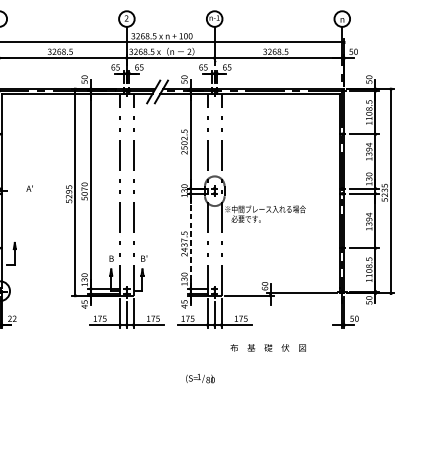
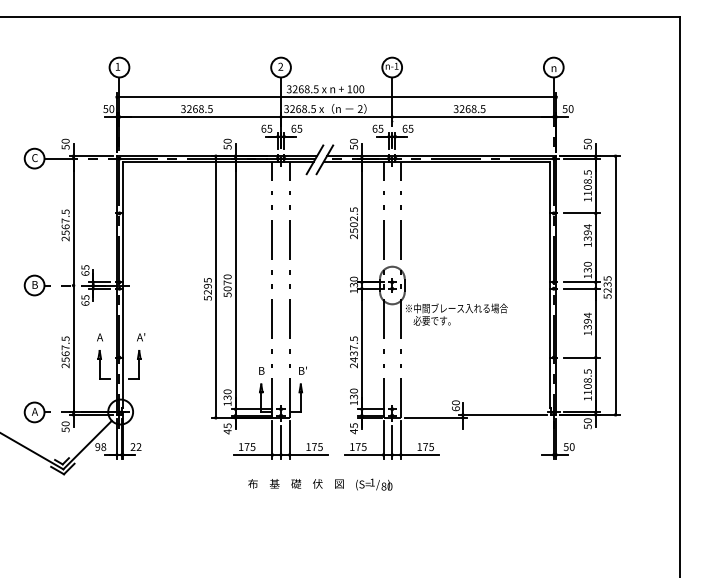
text: (30, 188) -> (141, 337), moved
line: (190, 240) -> (361, 348), dashed -> solid
text: (267, 347) -> (295, 483), moved
text: (200, 378) -> (374, 484), moved

